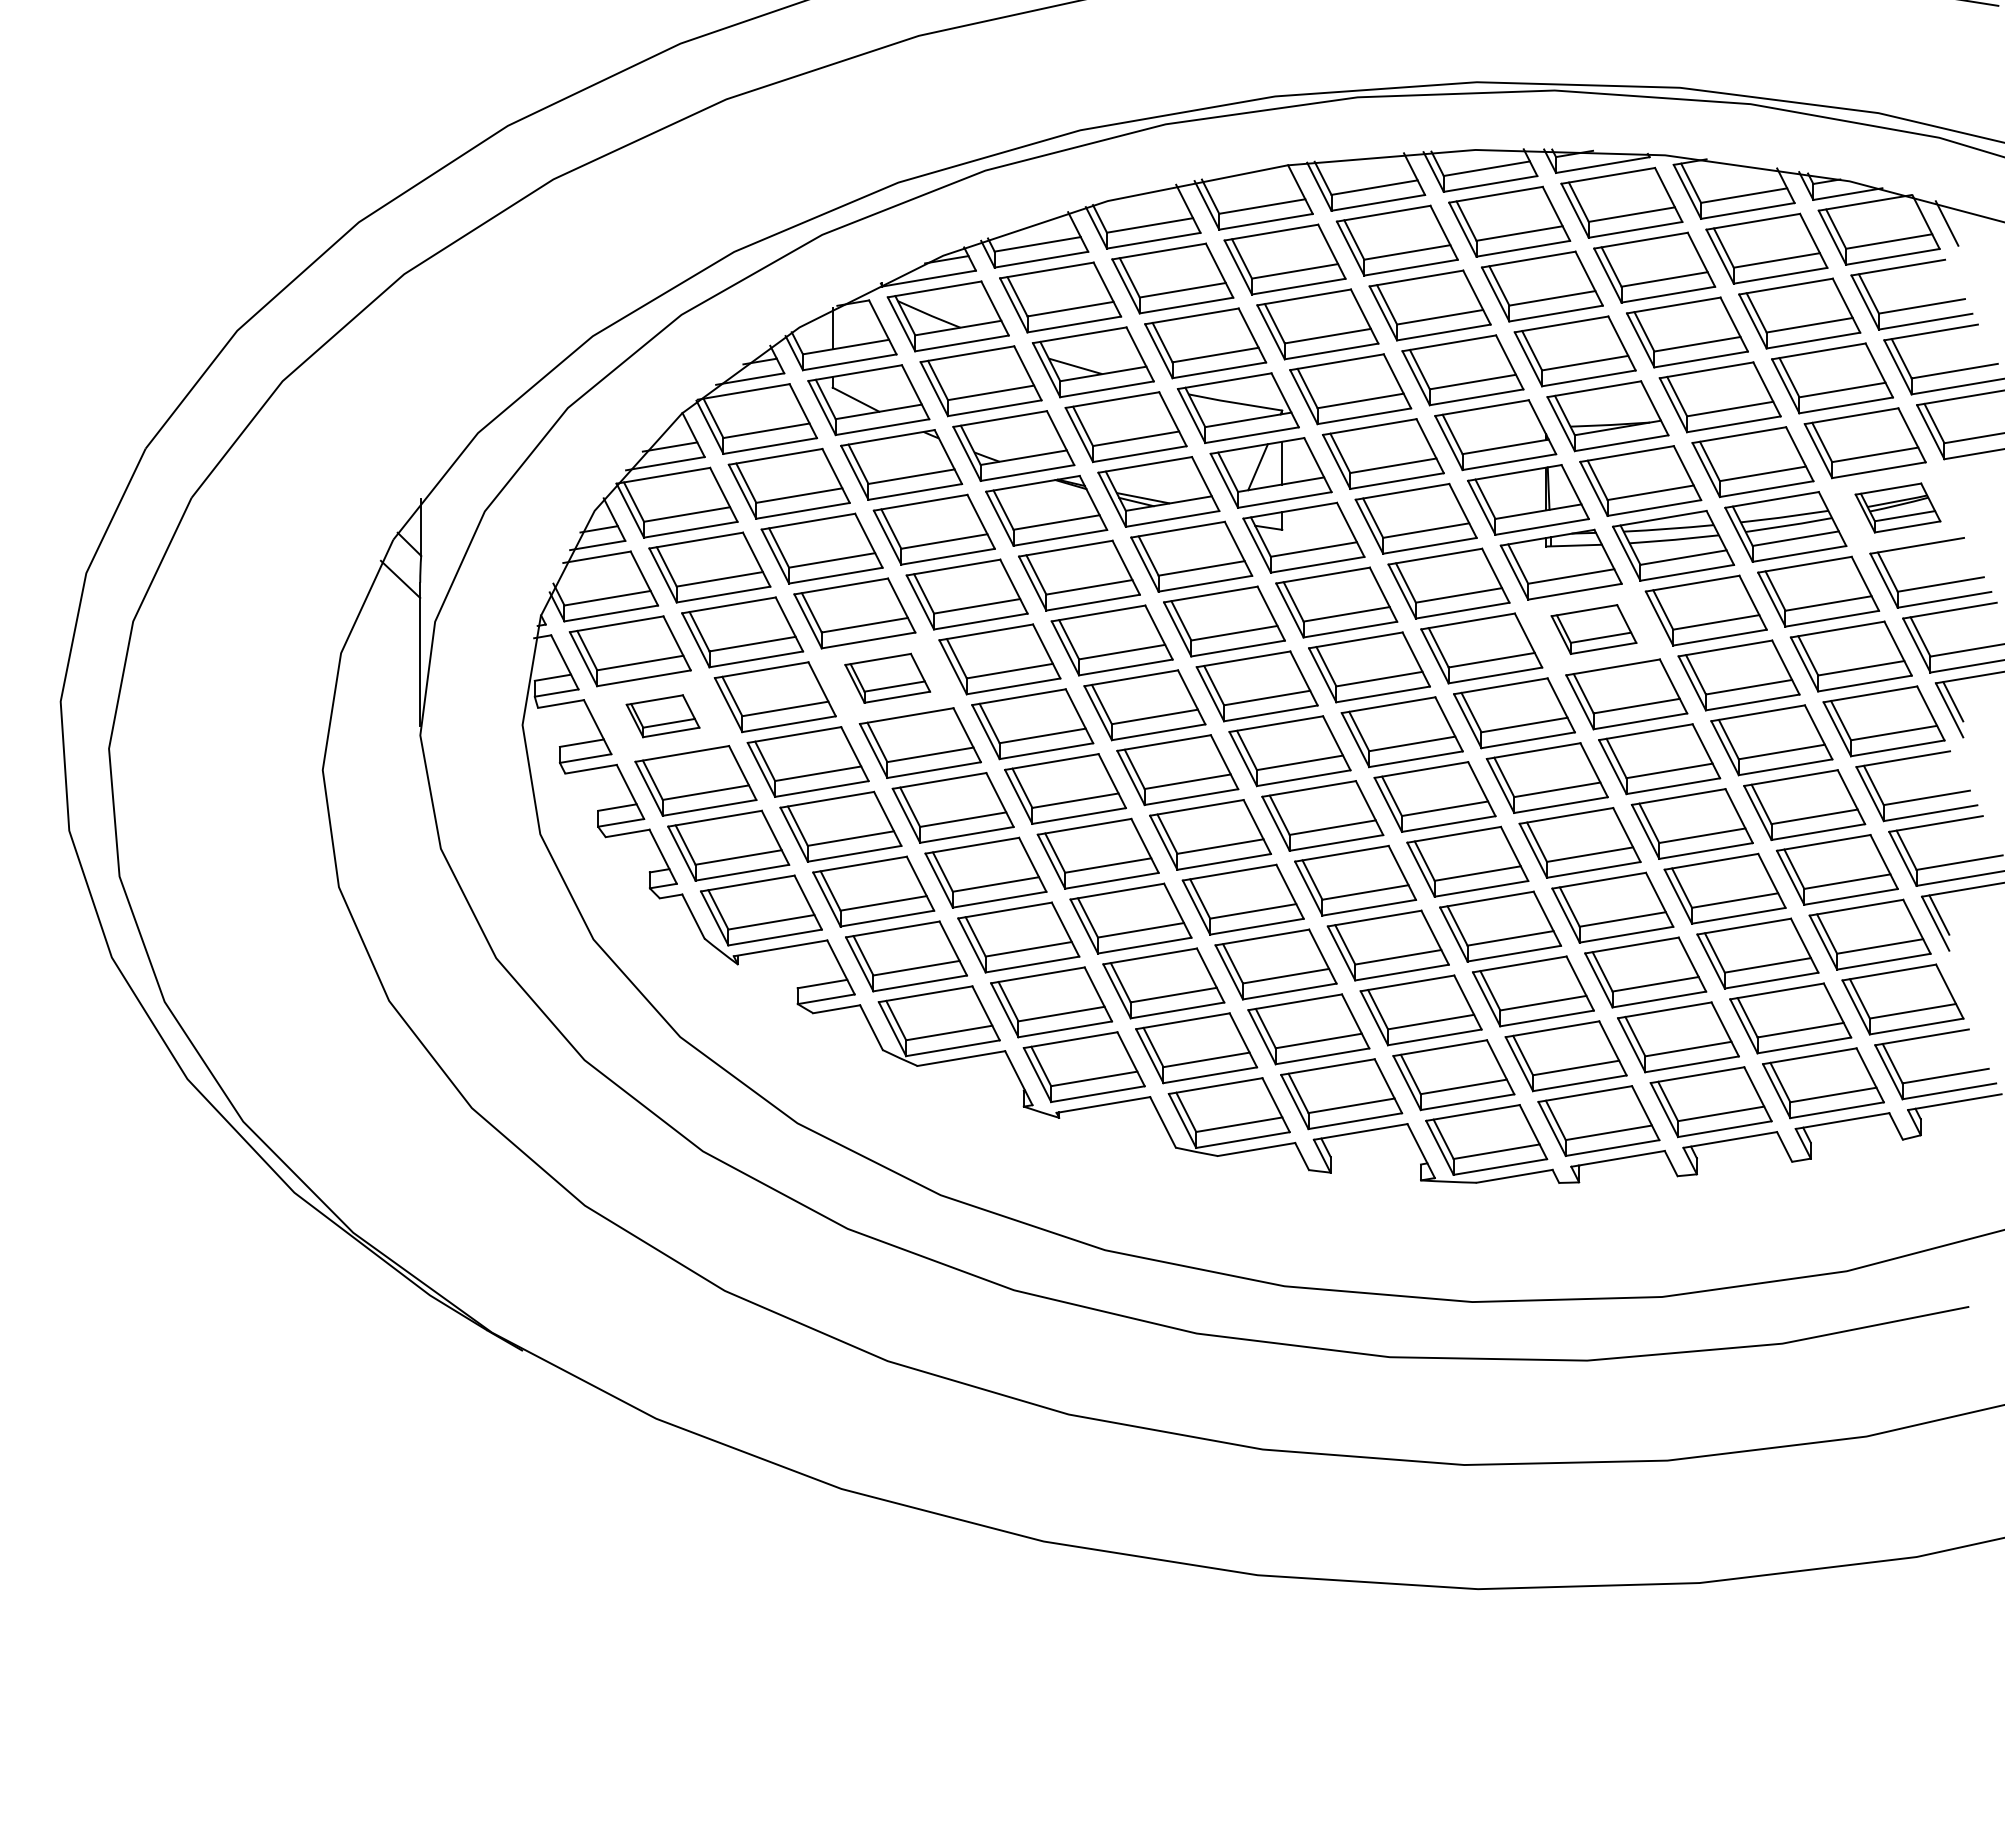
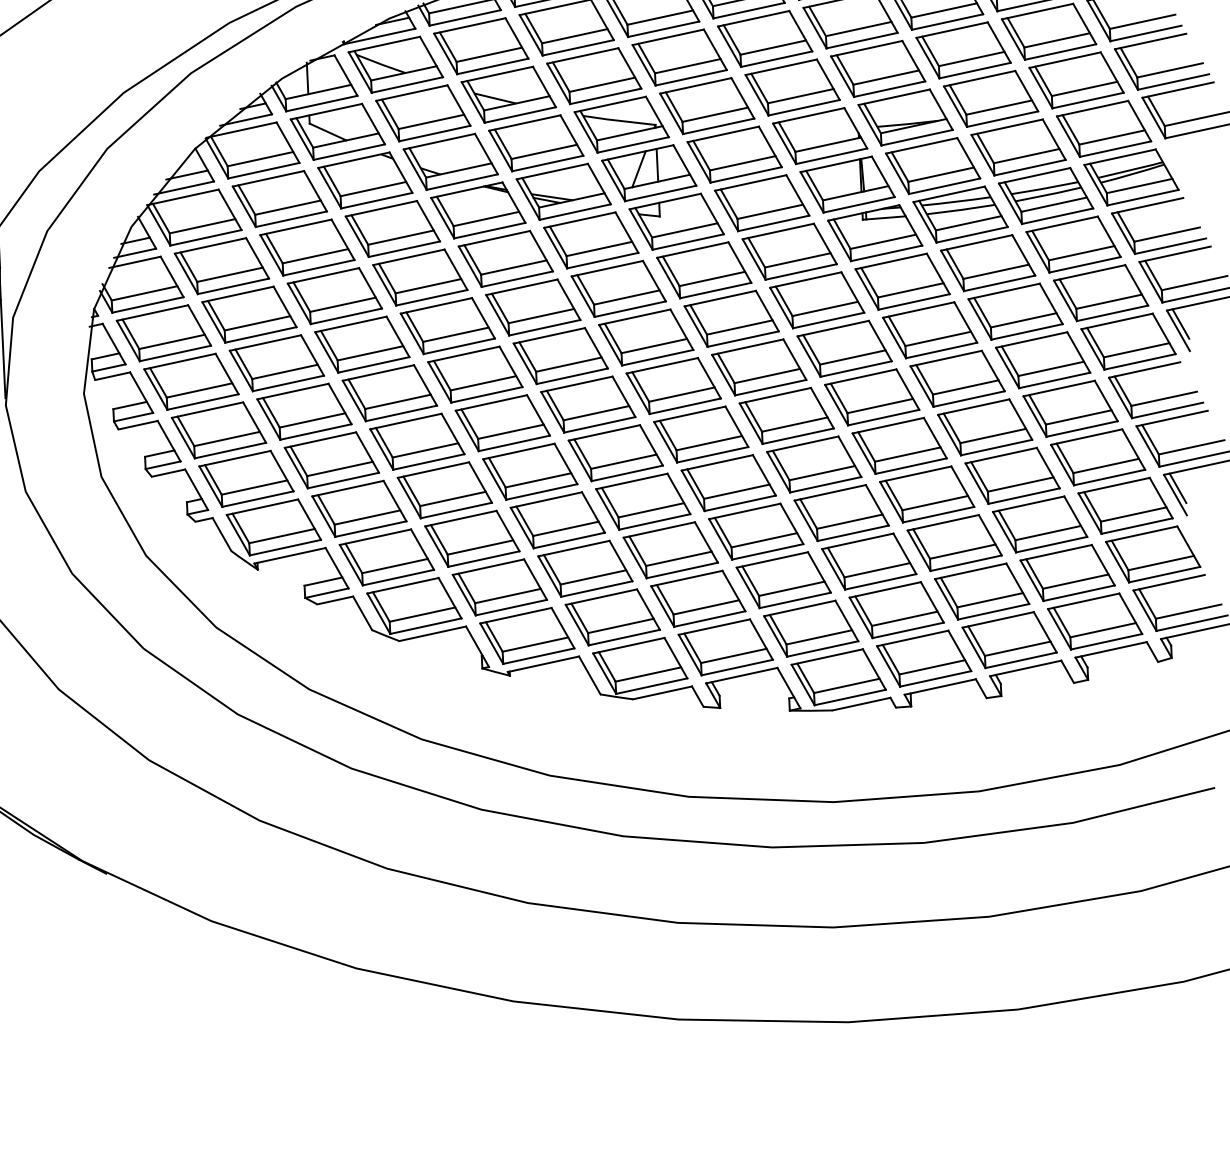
part: (1897, 507) -> (1131, 177), size x1.43
part: (1593, 629) -> (902, 281), size x1.43
part: (887, 678) -> (362, 344), size x1.43
part: (662, 716) -> (191, 382), size x1.67

